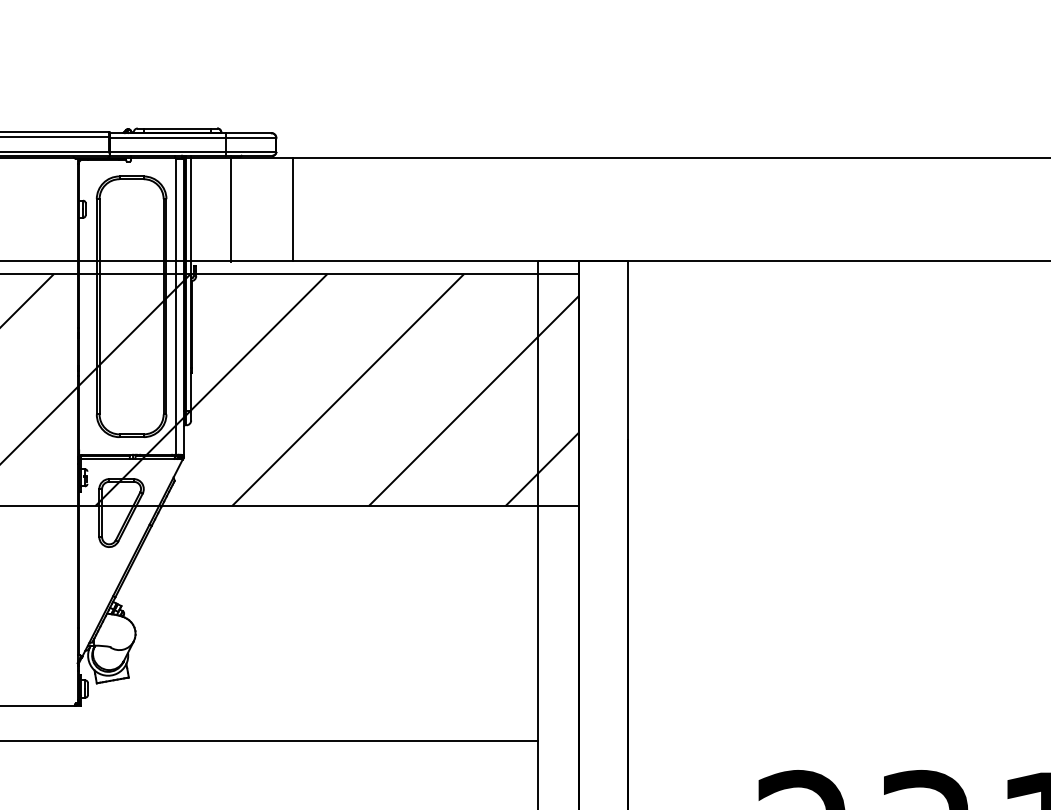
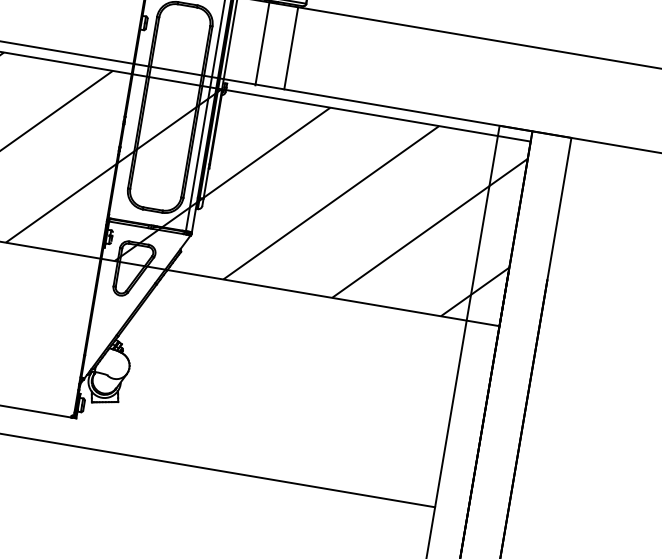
line: (293, 209) -> (291, 48), moved

